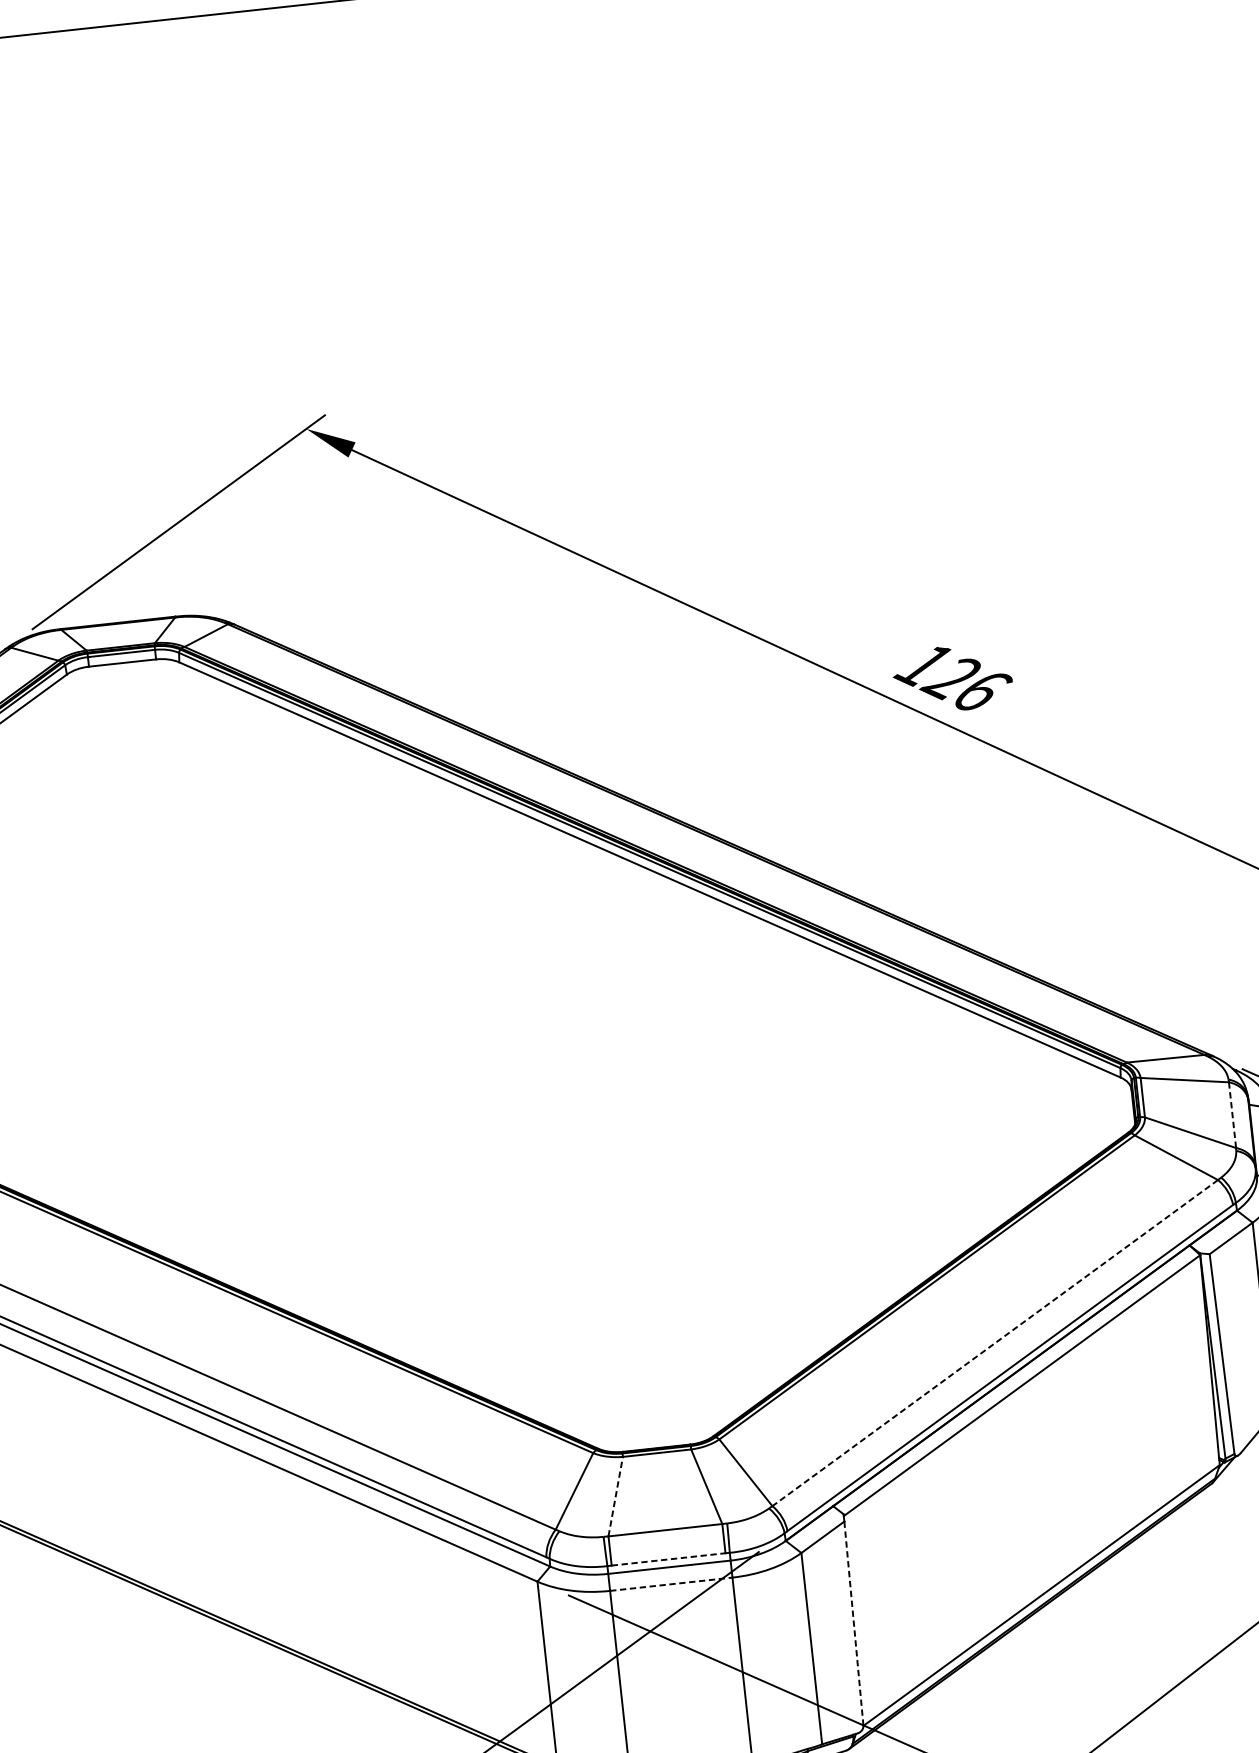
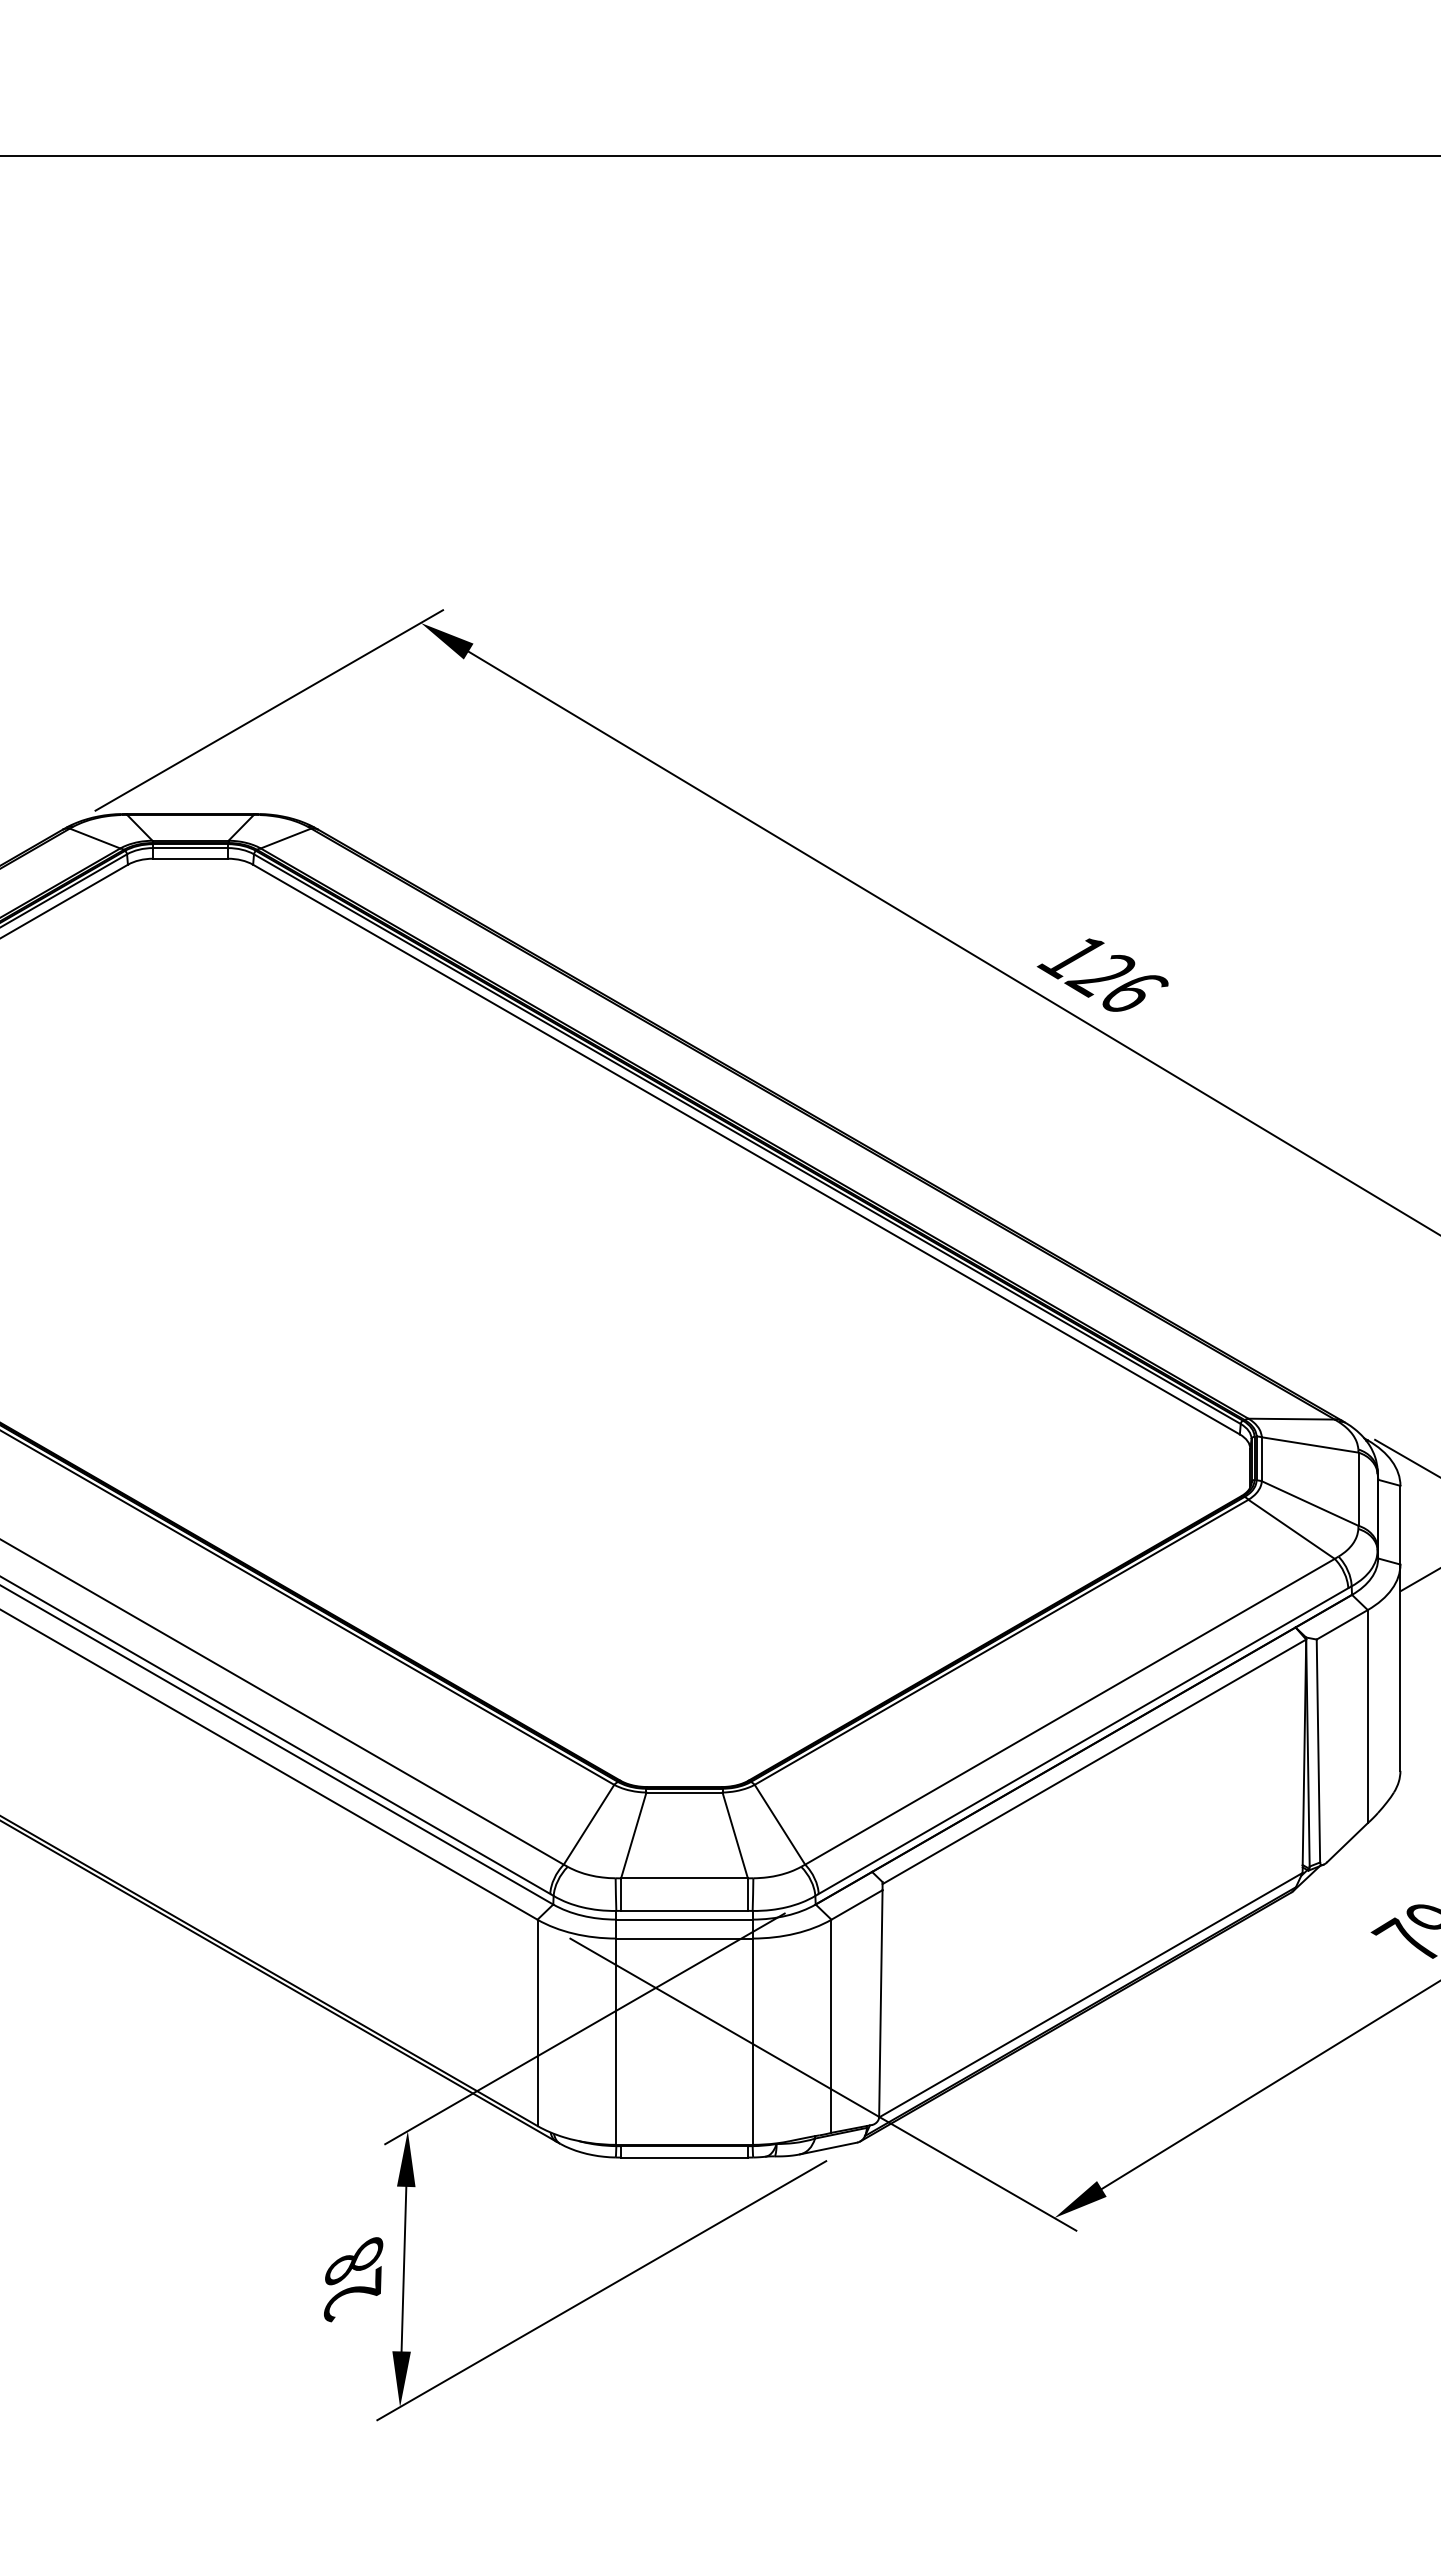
line: (1232, 1115) -> (1358, 1489), dashed -> solid
line: (994, 1342) -> (1069, 1711), dashed -> solid
line: (615, 1496) -> (633, 1835), dashed -> solid
line: (669, 1558) -> (685, 1910), dashed -> solid
line: (672, 1584) -> (685, 1938), dashed -> solid
line: (853, 1624) -> (880, 2004), dashed -> solid

